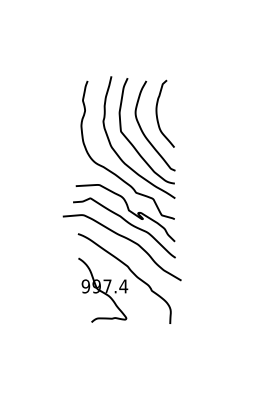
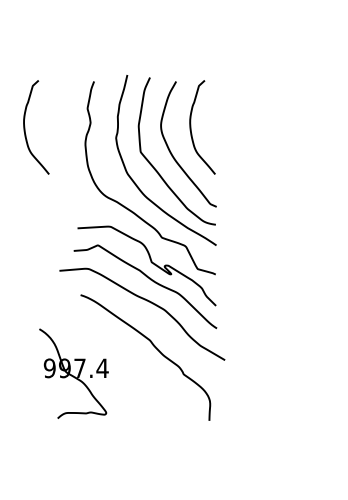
curve: (38, 113) -> (25, 126), added
part: (103, 289) -> (74, 372), moved

